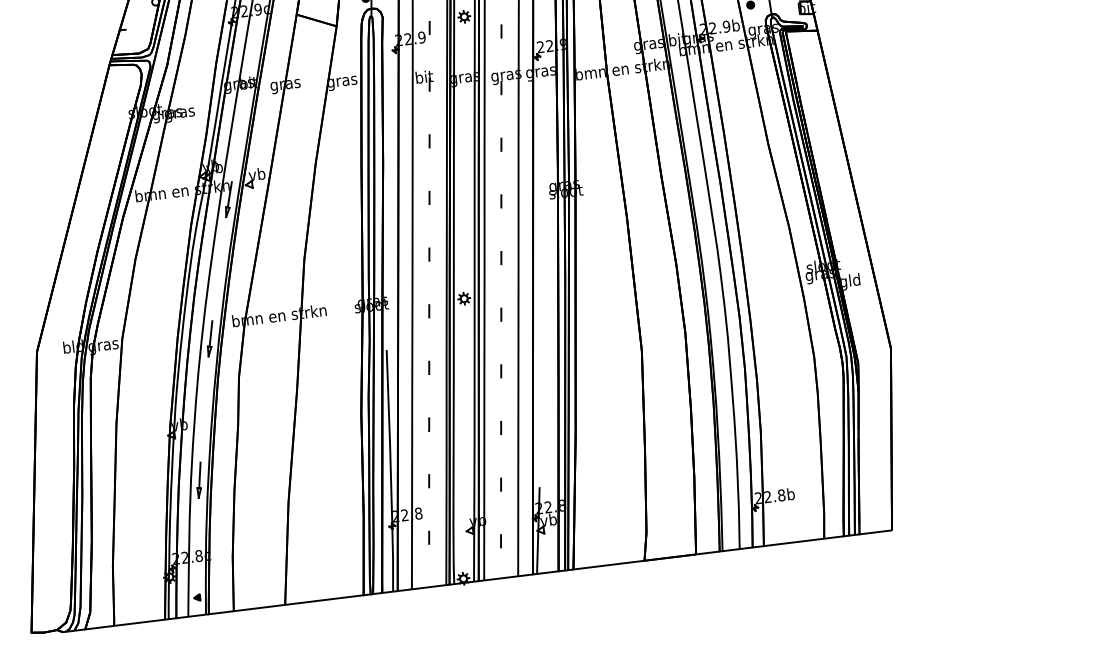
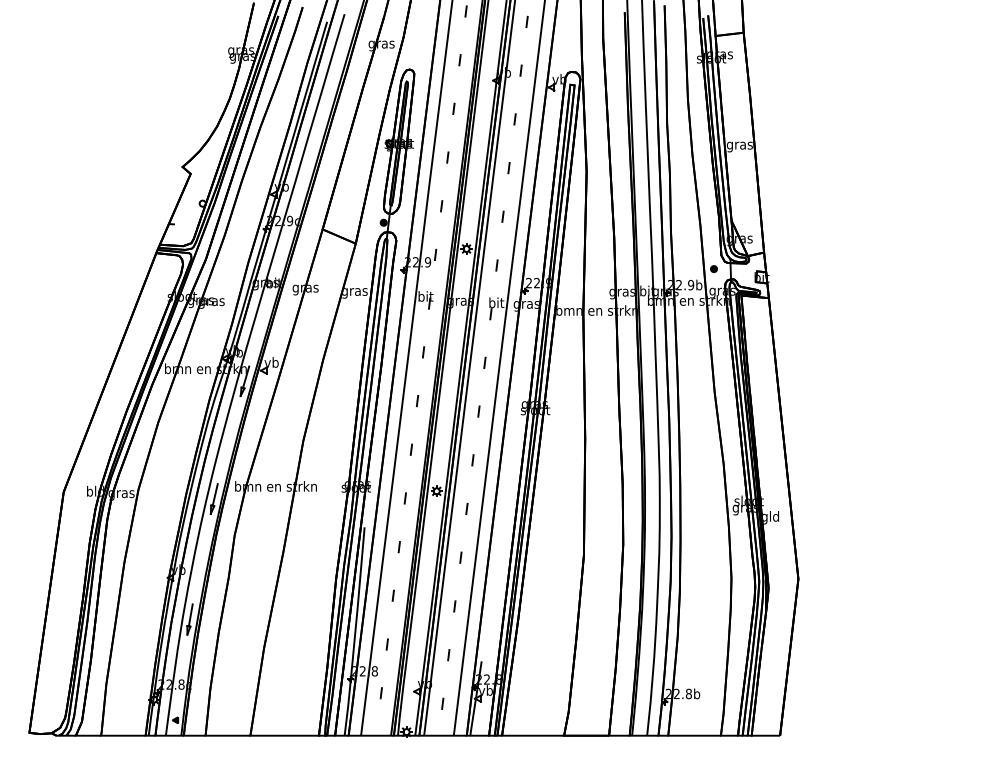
text: (506, 75) -> (496, 303), gras -> bit

